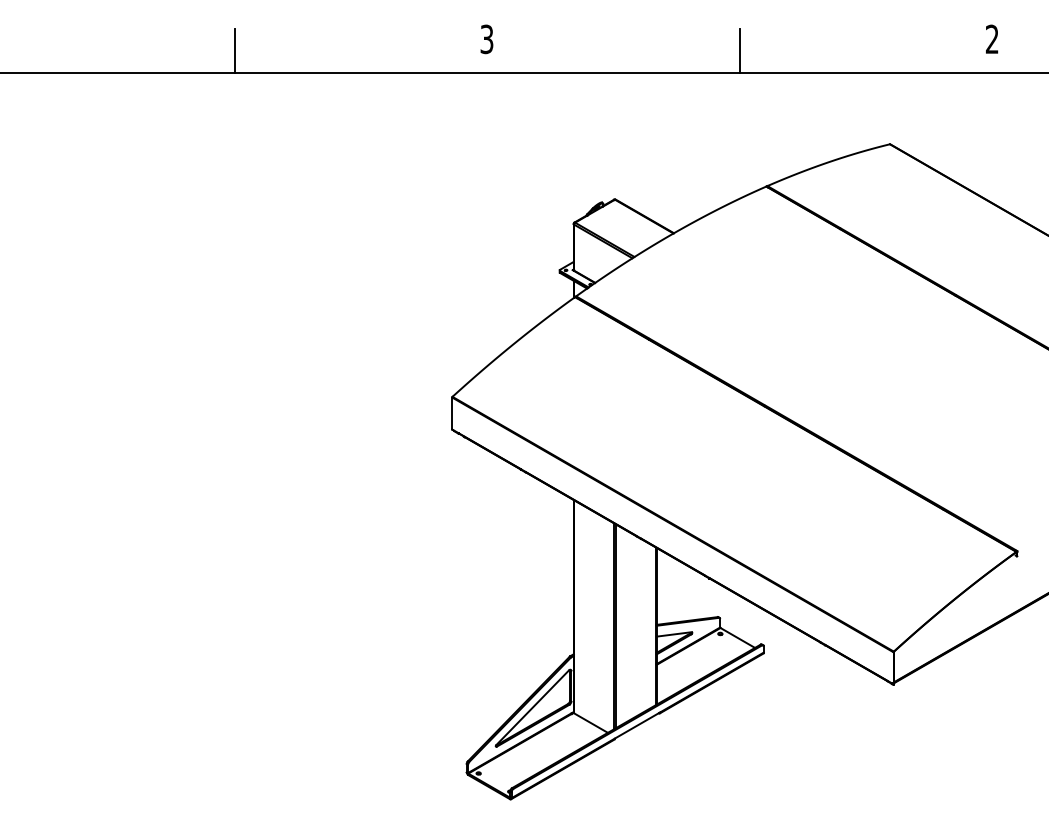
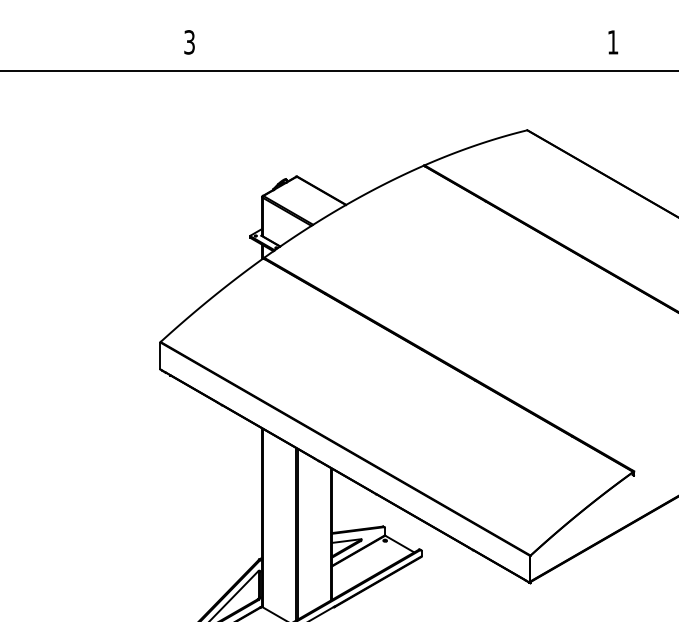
text: (991, 38) -> (612, 41), 2 -> 1
line: (739, 50) -> (401, 51), removed

